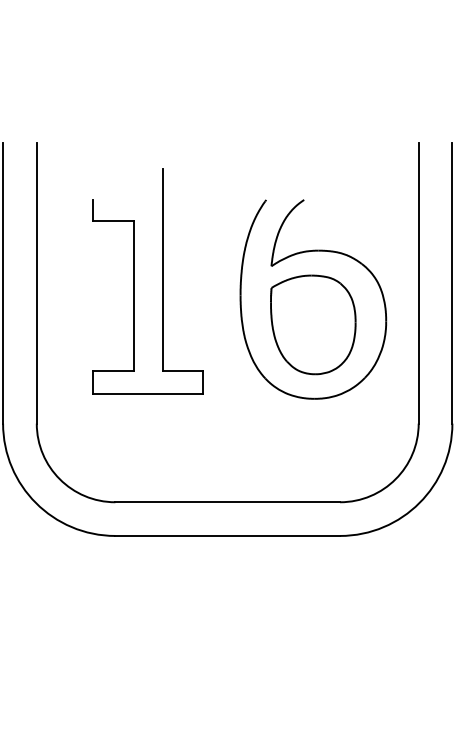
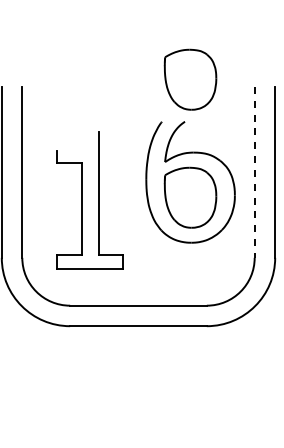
part: (313, 130) -> (190, 79), added
part: (135, 281) -> (82, 200), moved
line: (418, 283) -> (254, 172), solid -> dashed

